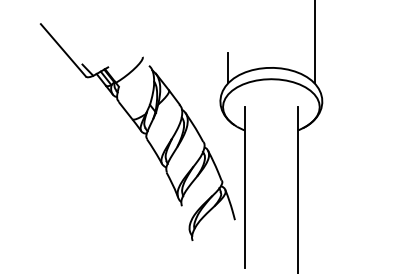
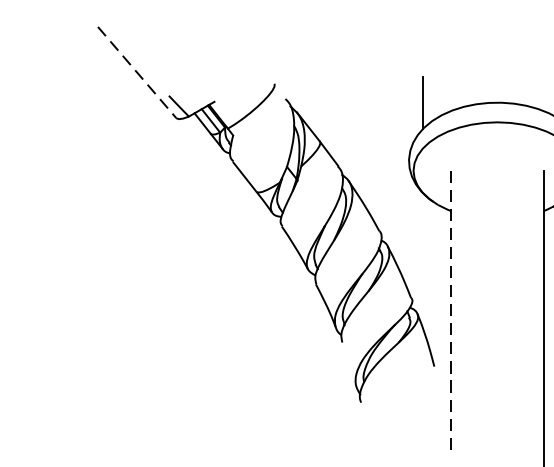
line: (63, 50) -> (137, 72), solid -> dashed
line: (244, 187) -> (450, 310), solid -> dashed

